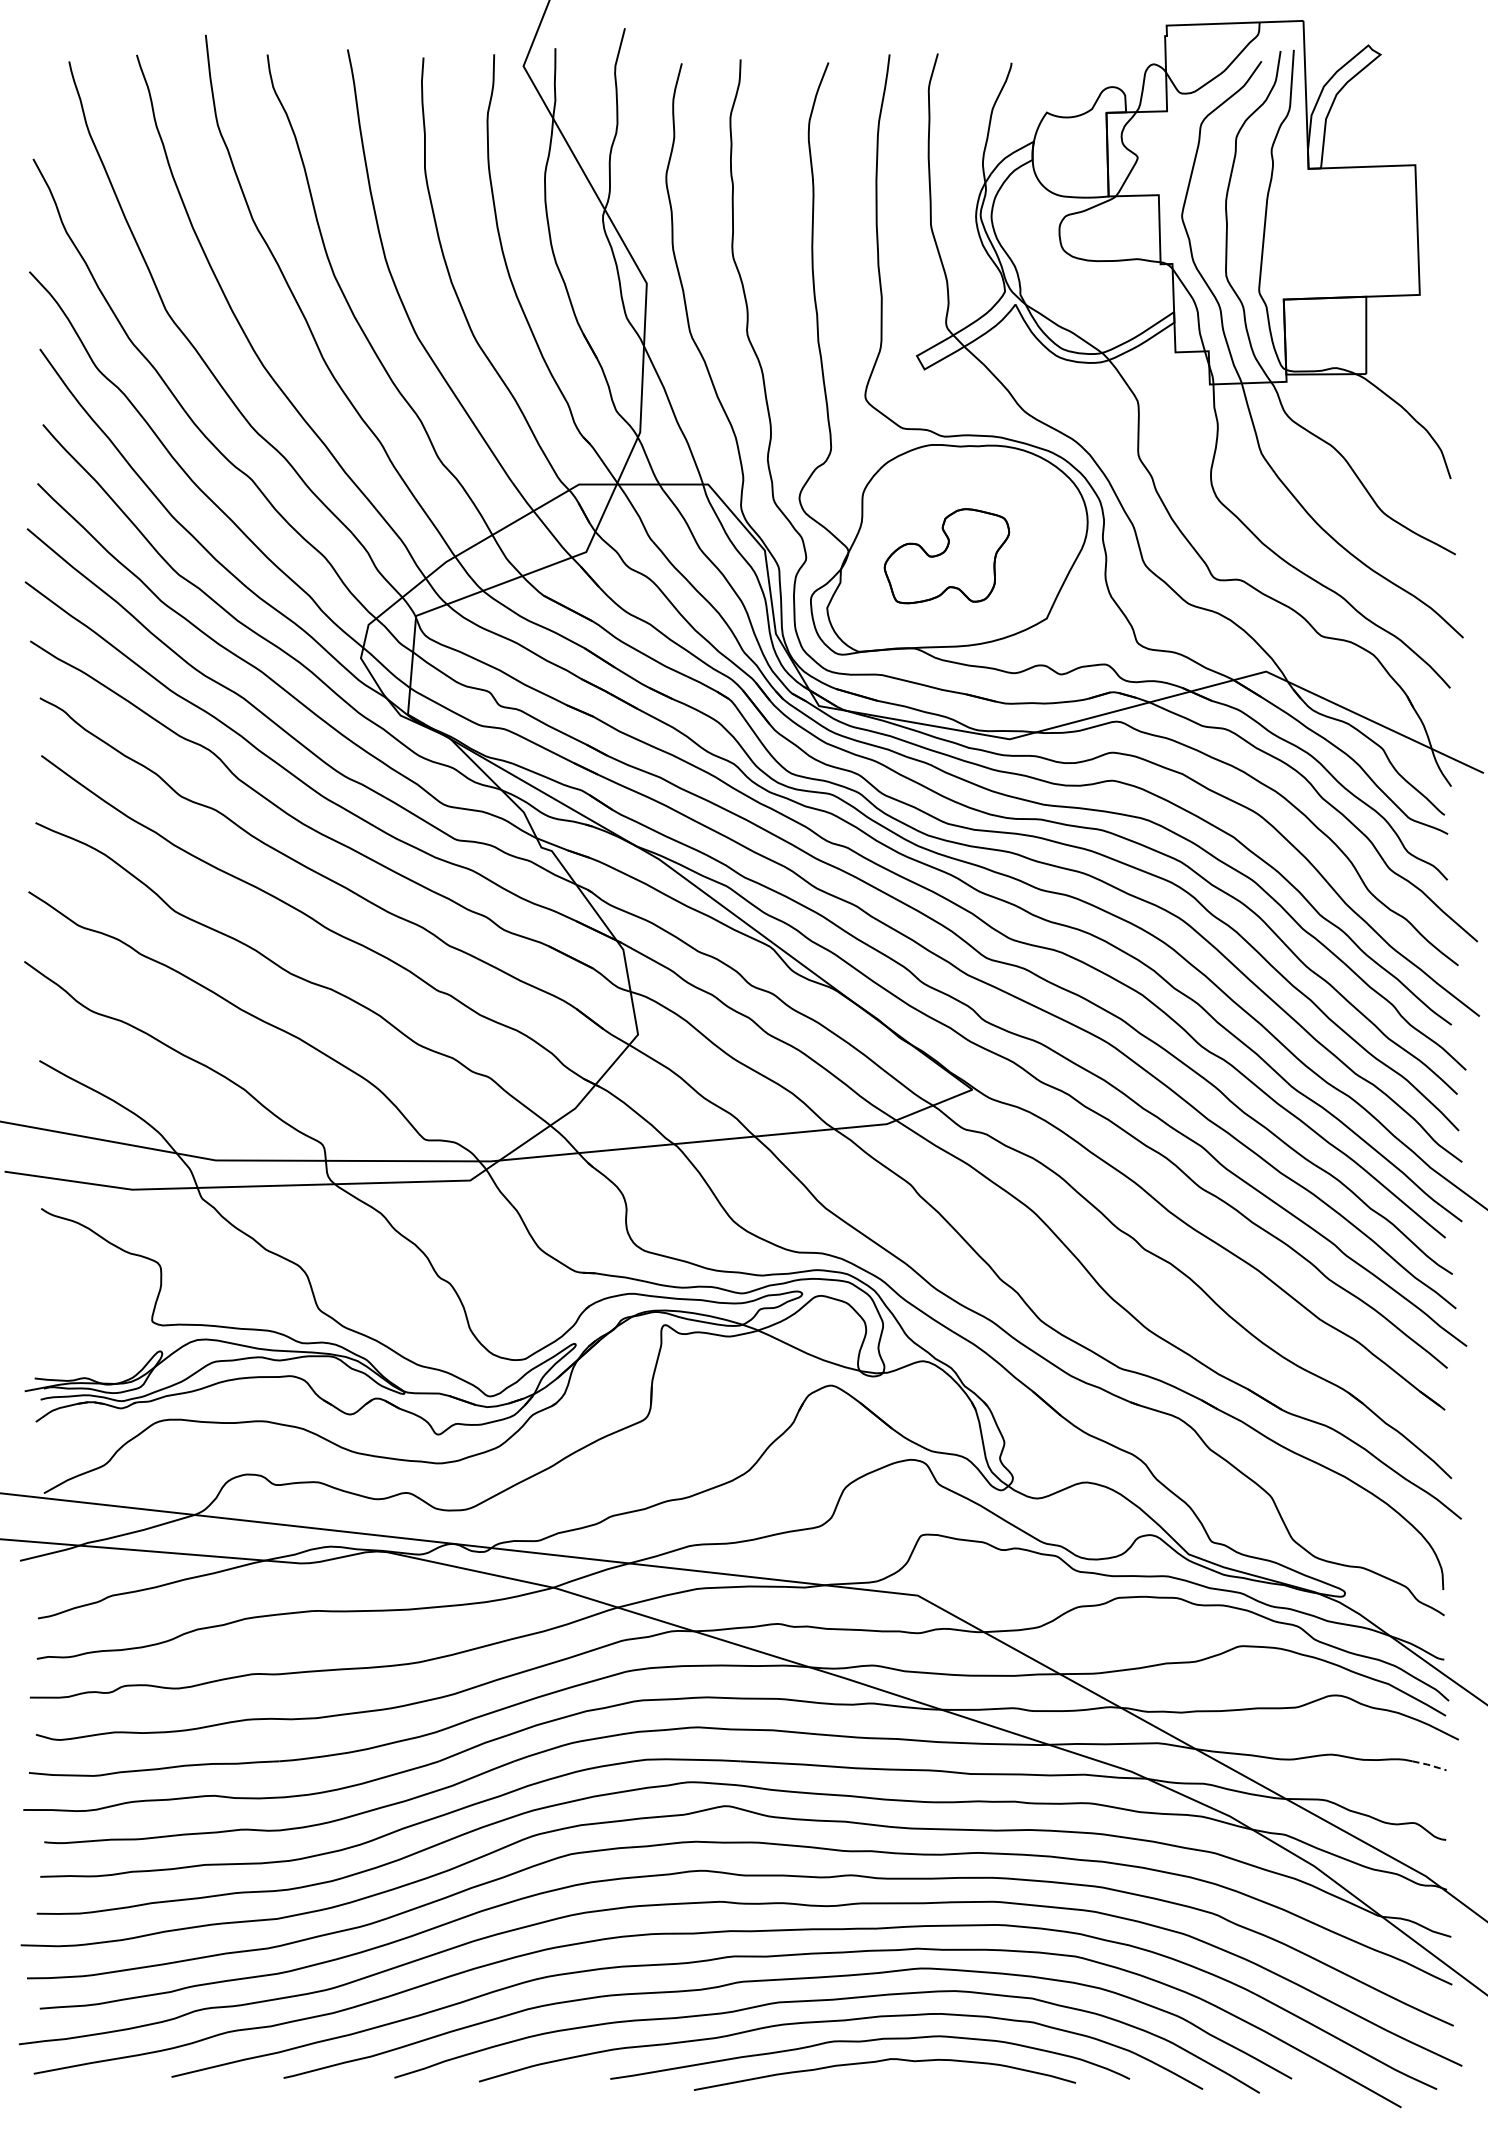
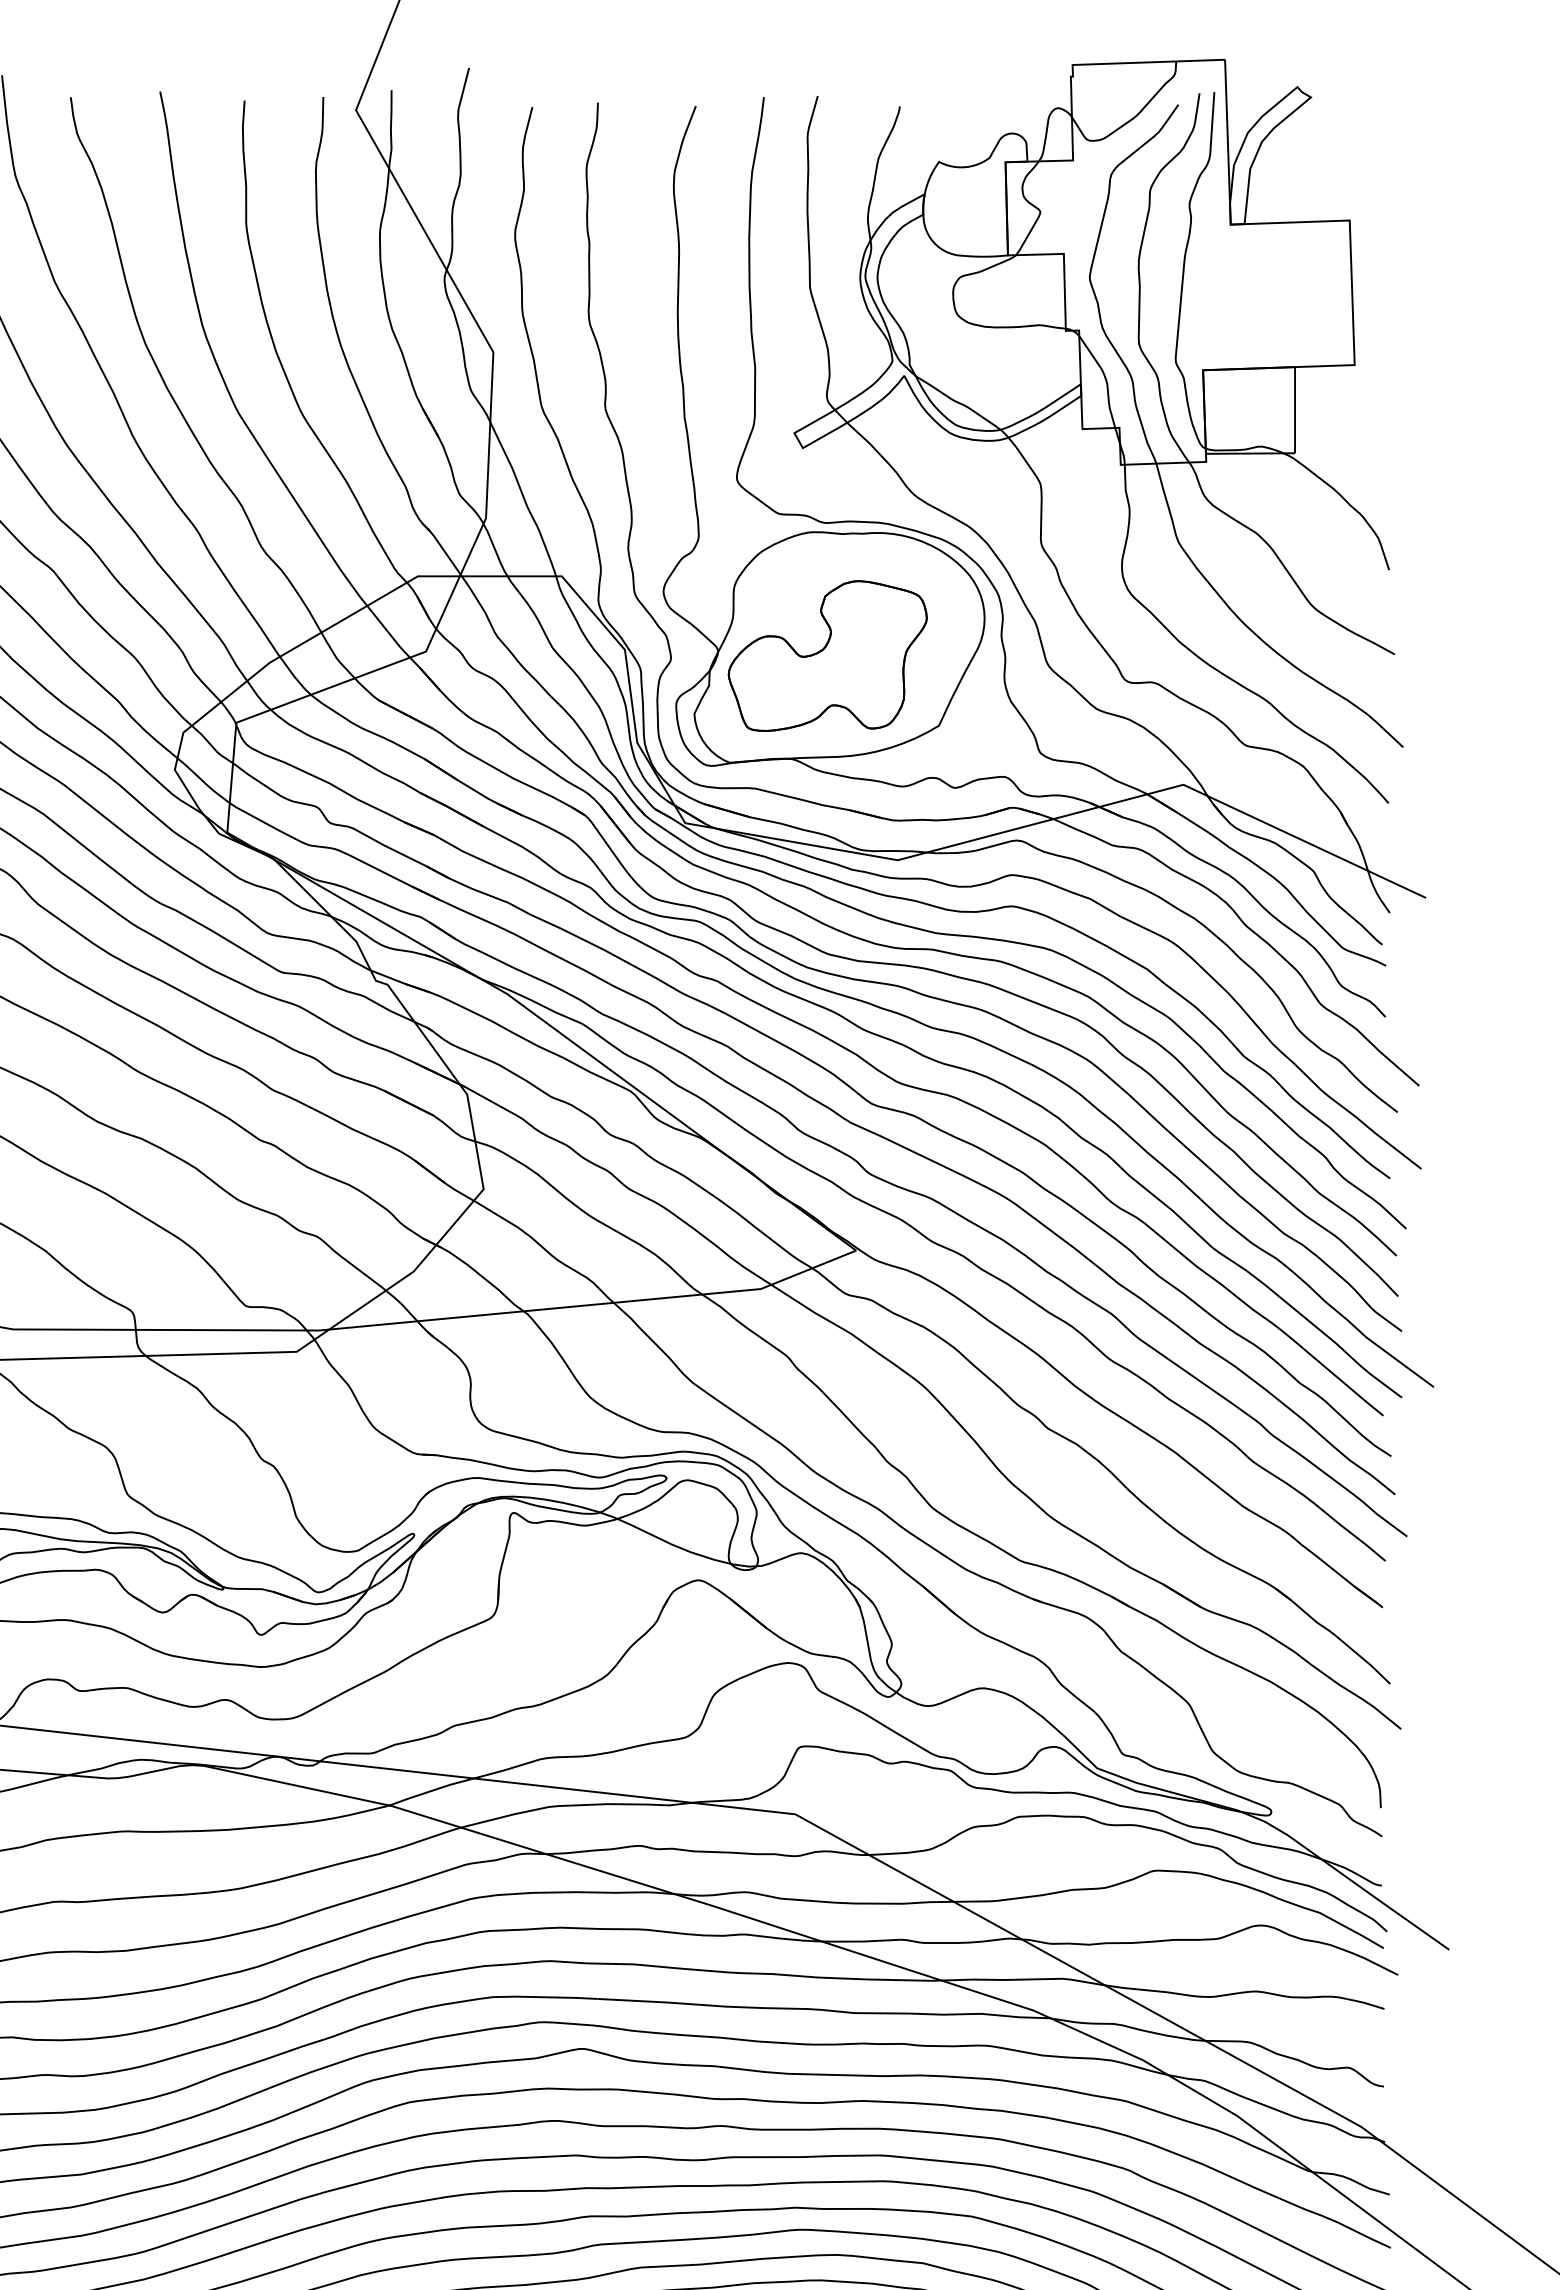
part: (946, 556) -> (827, 656), size x1.43
line: (1429, 1765) -> (1365, 2003), dashed -> solid

